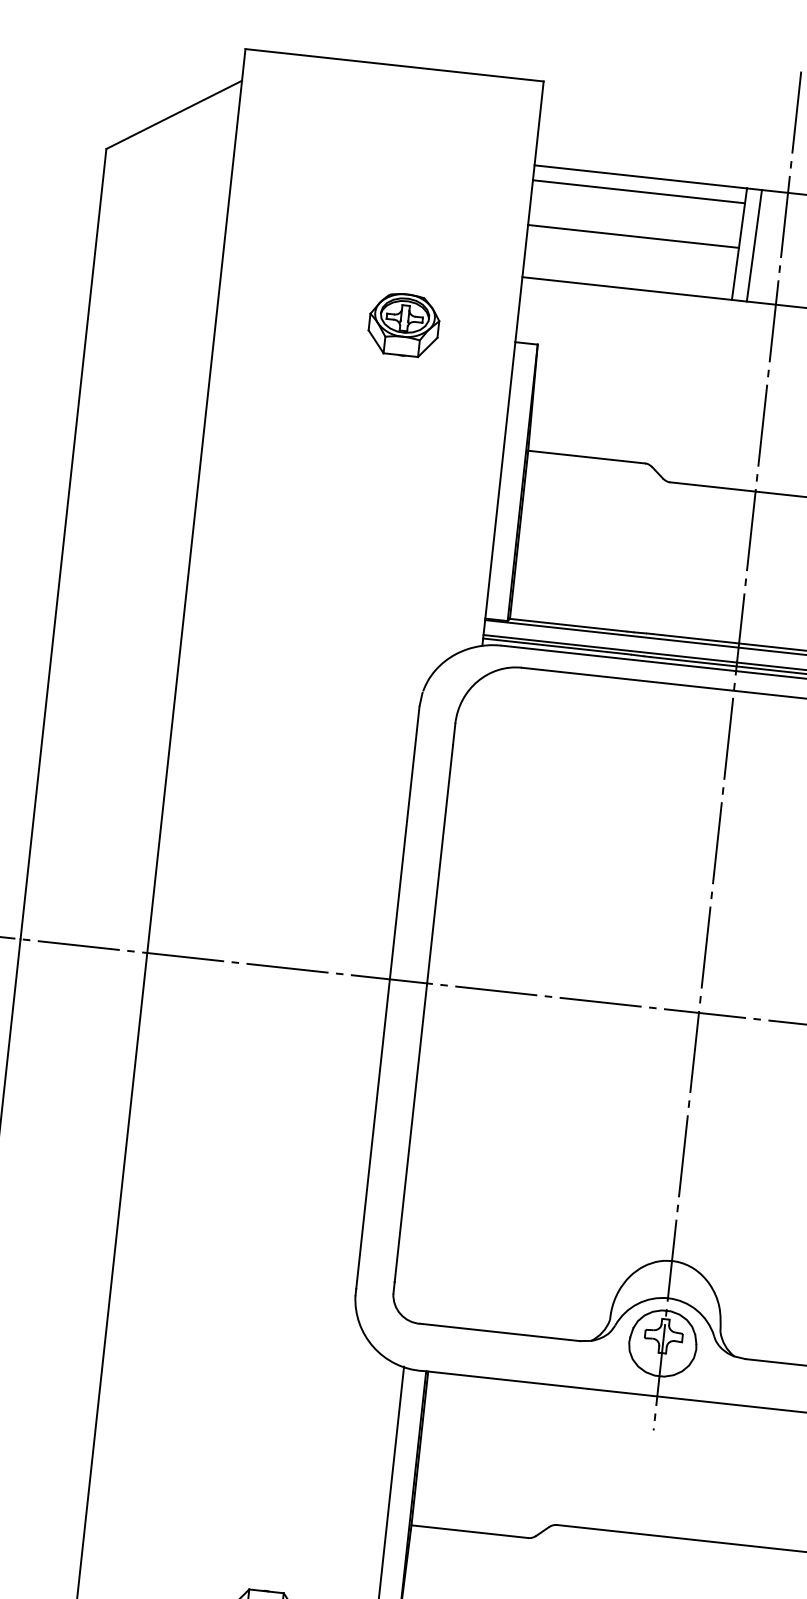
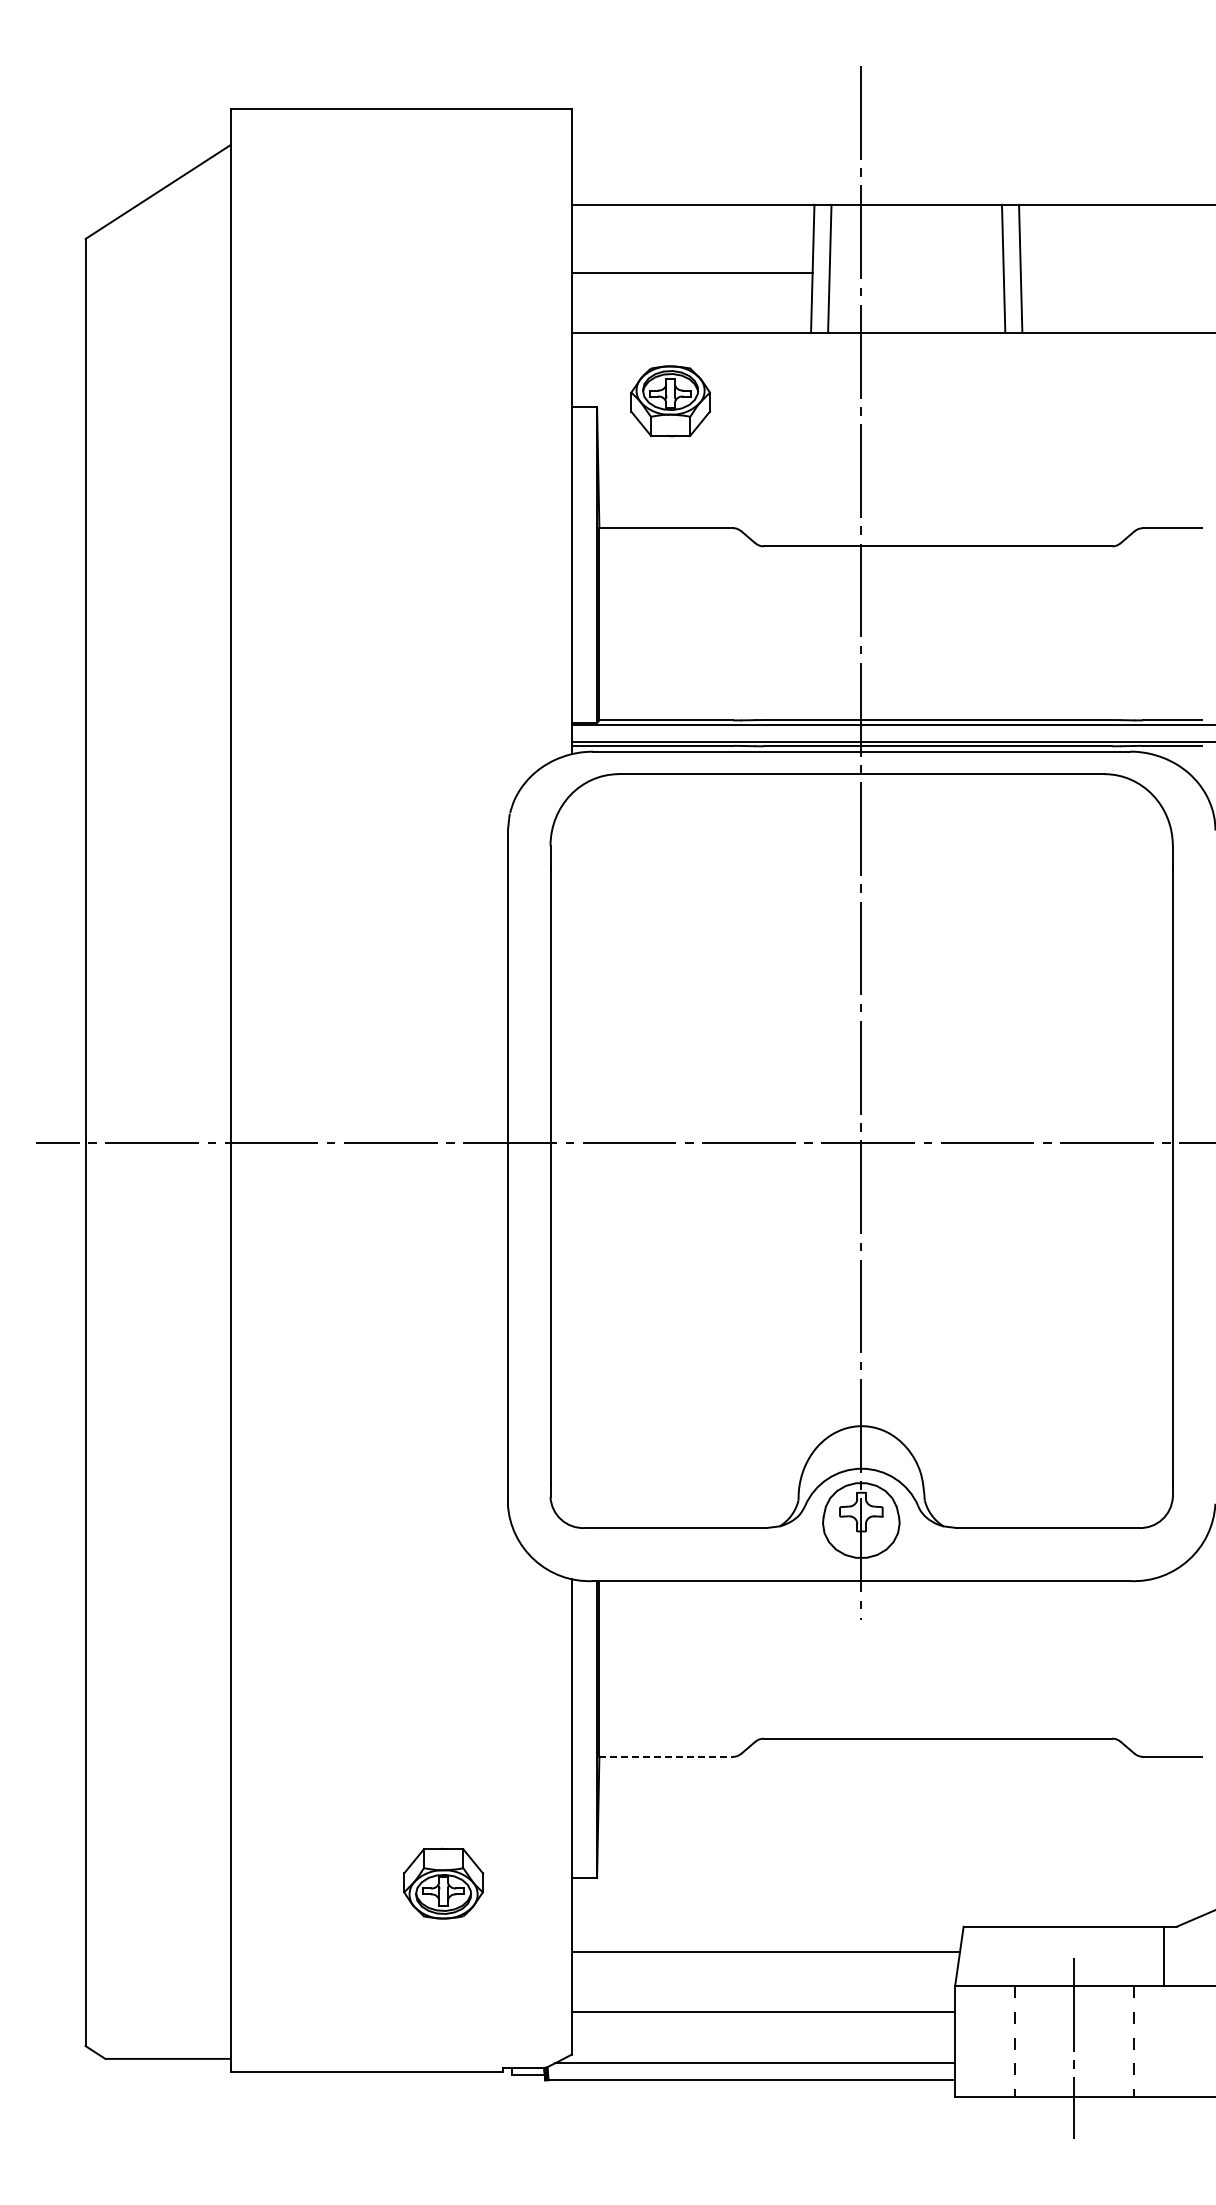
line: (638, 191) -> (692, 221), removed
part: (403, 325) -> (670, 401), moved
line: (470, 1531) -> (666, 1756), solid -> dashed

